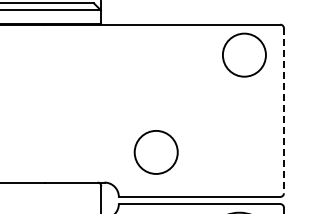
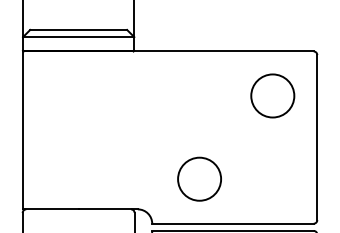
circle: (244, 54) -> (272, 95), moved
line: (284, 110) -> (317, 137), dashed -> solid
circle: (156, 151) -> (199, 178), moved

